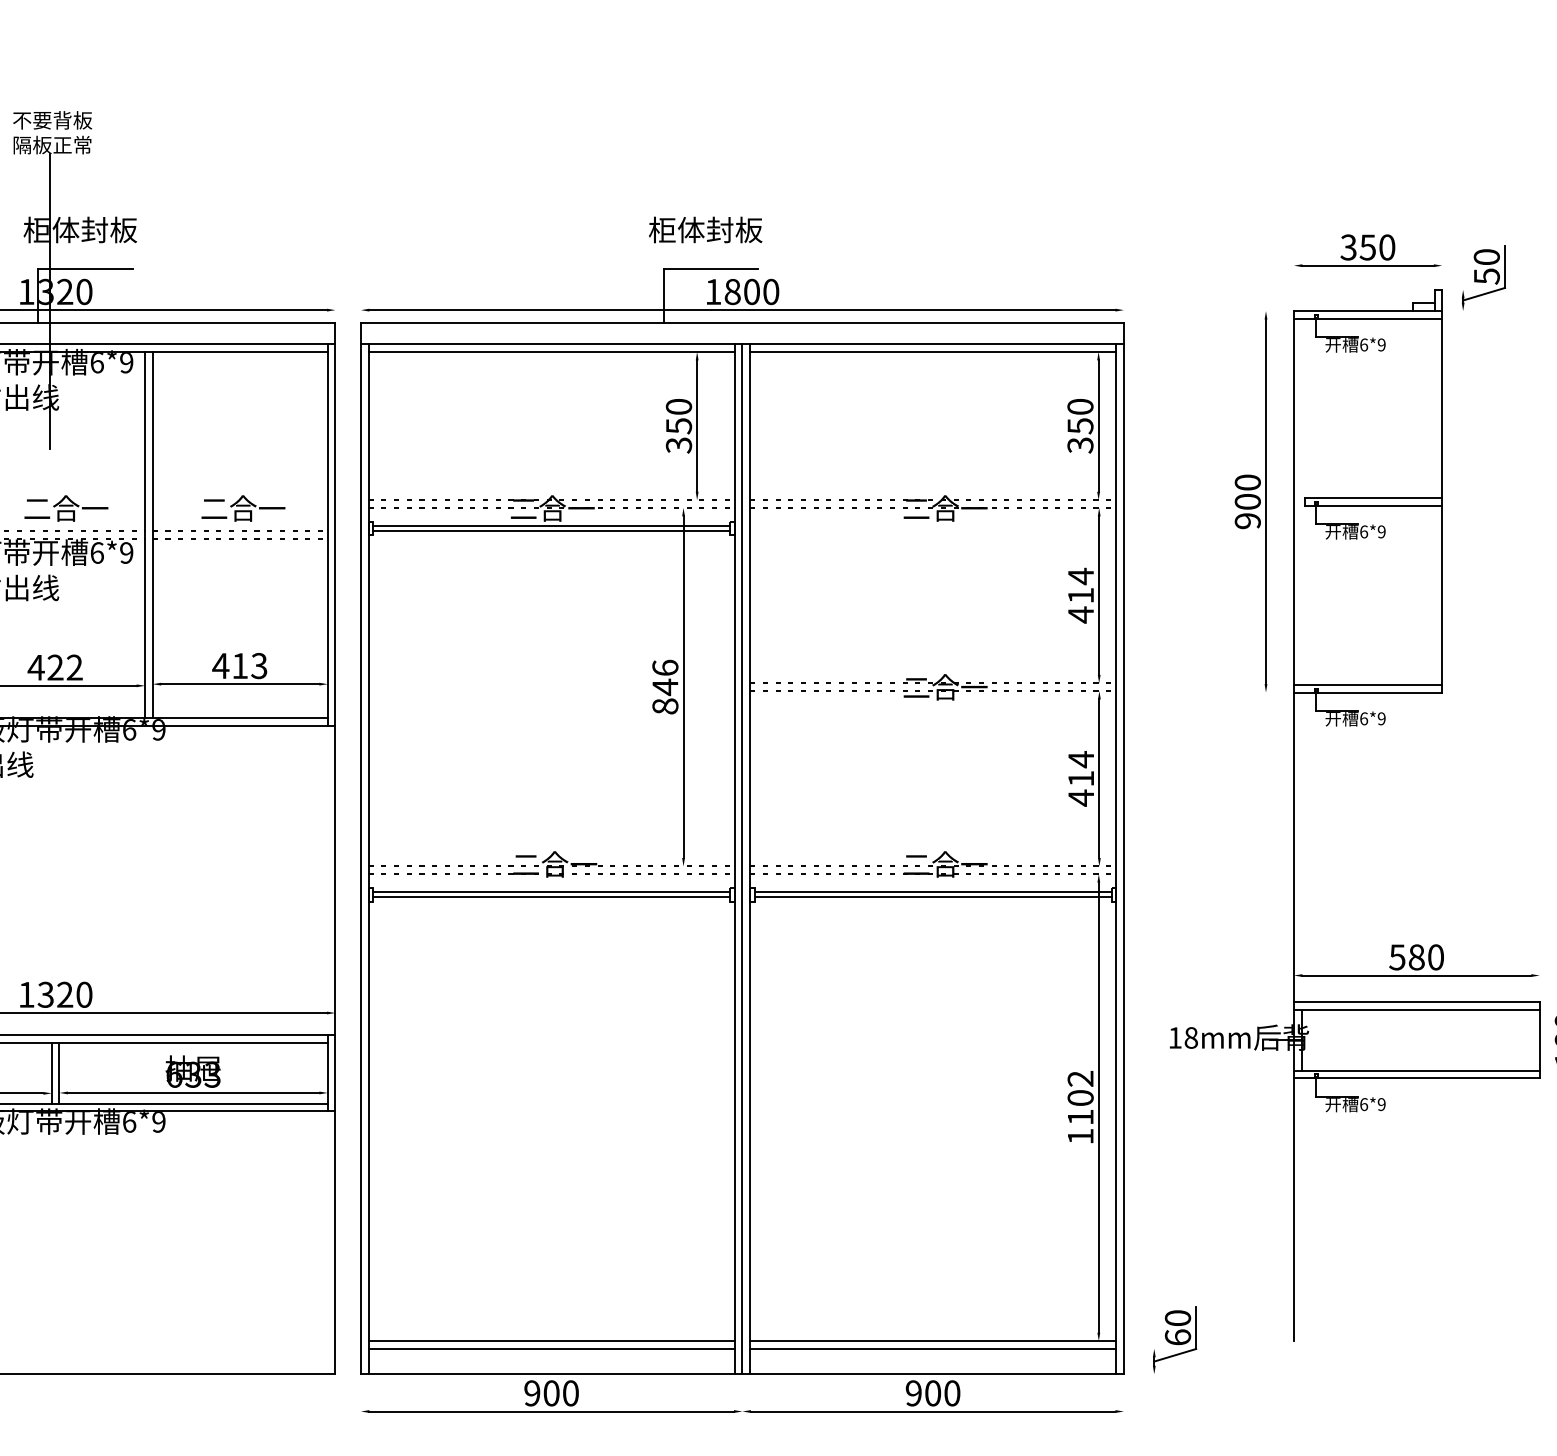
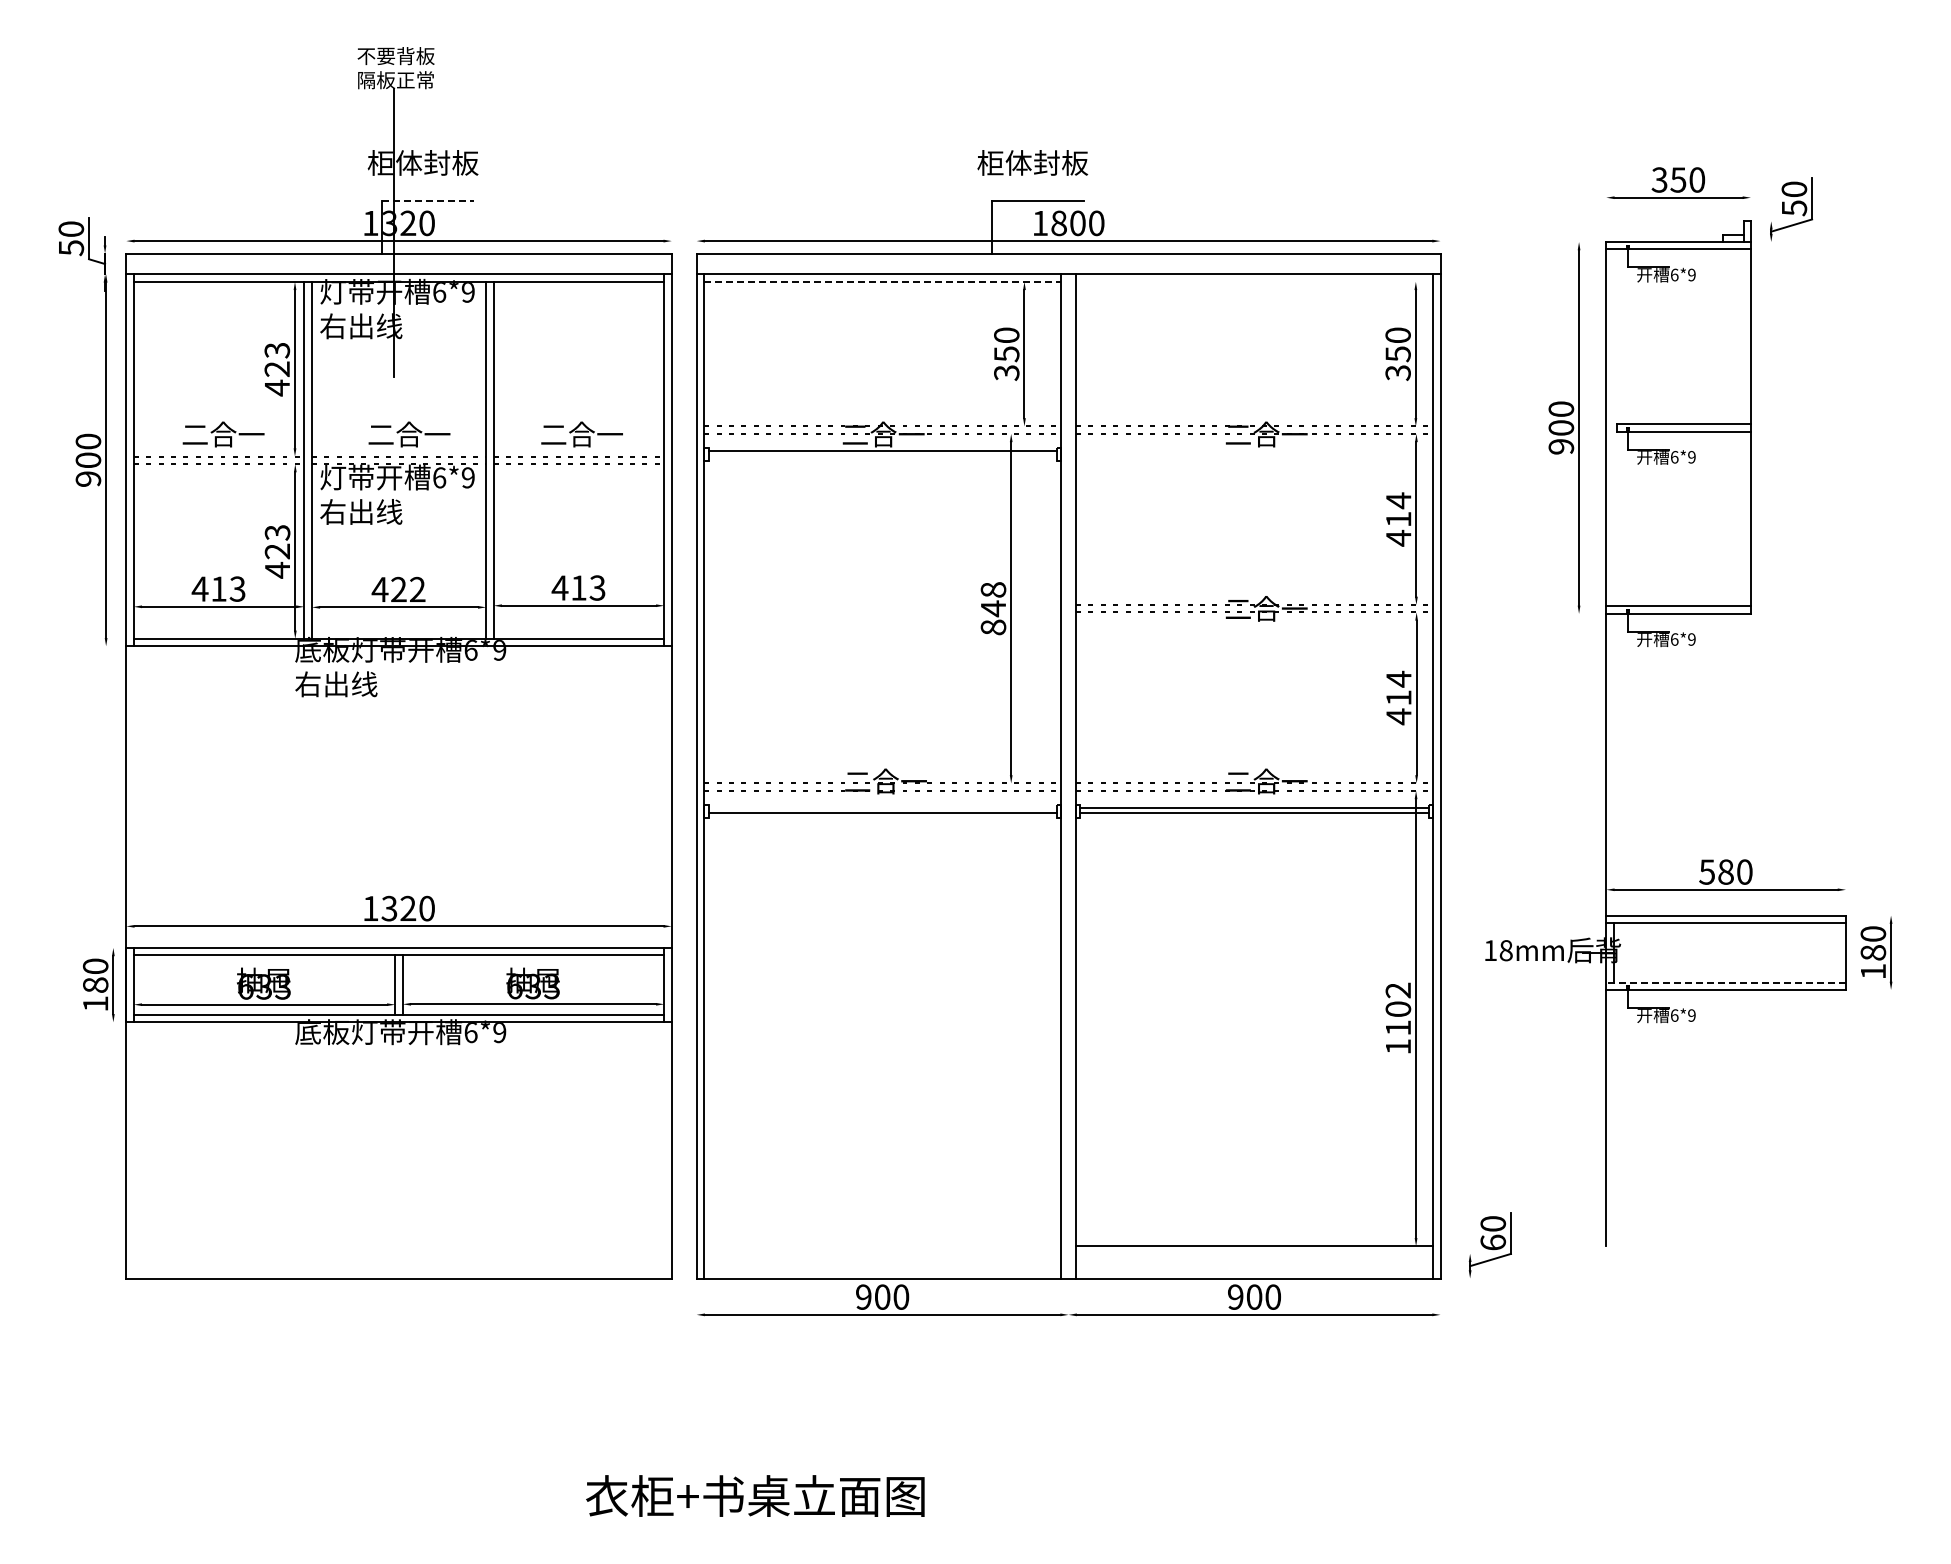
line: (85, 268) -> (428, 200), solid -> dashed
line: (551, 351) -> (882, 281), solid -> dashed
line: (933, 351) -> (1254, 281), removed
line: (551, 531) -> (882, 456), removed
text: (665, 667) -> (993, 589), 846 -> 848
line: (742, 859) -> (1068, 776), removed
line: (551, 892) -> (882, 808), removed
line: (1417, 1070) -> (1726, 982), solid -> dashed
line: (551, 1341) -> (882, 1246), removed
line: (551, 1348) -> (882, 1253), removed
line: (933, 1348) -> (1254, 1253), removed

